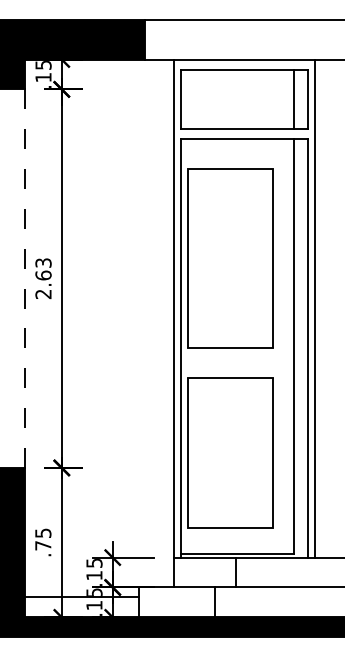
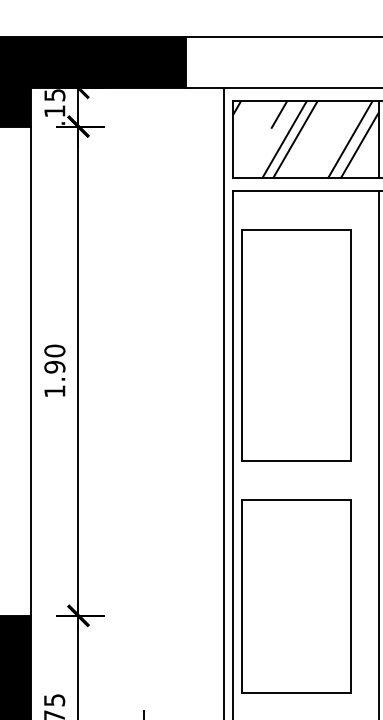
hatch: (237, 99) -> (305, 139), added
line: (25, 278) -> (31, 370), dashed -> solid
text: (43, 278) -> (54, 370), 2.63 -> 1.90

